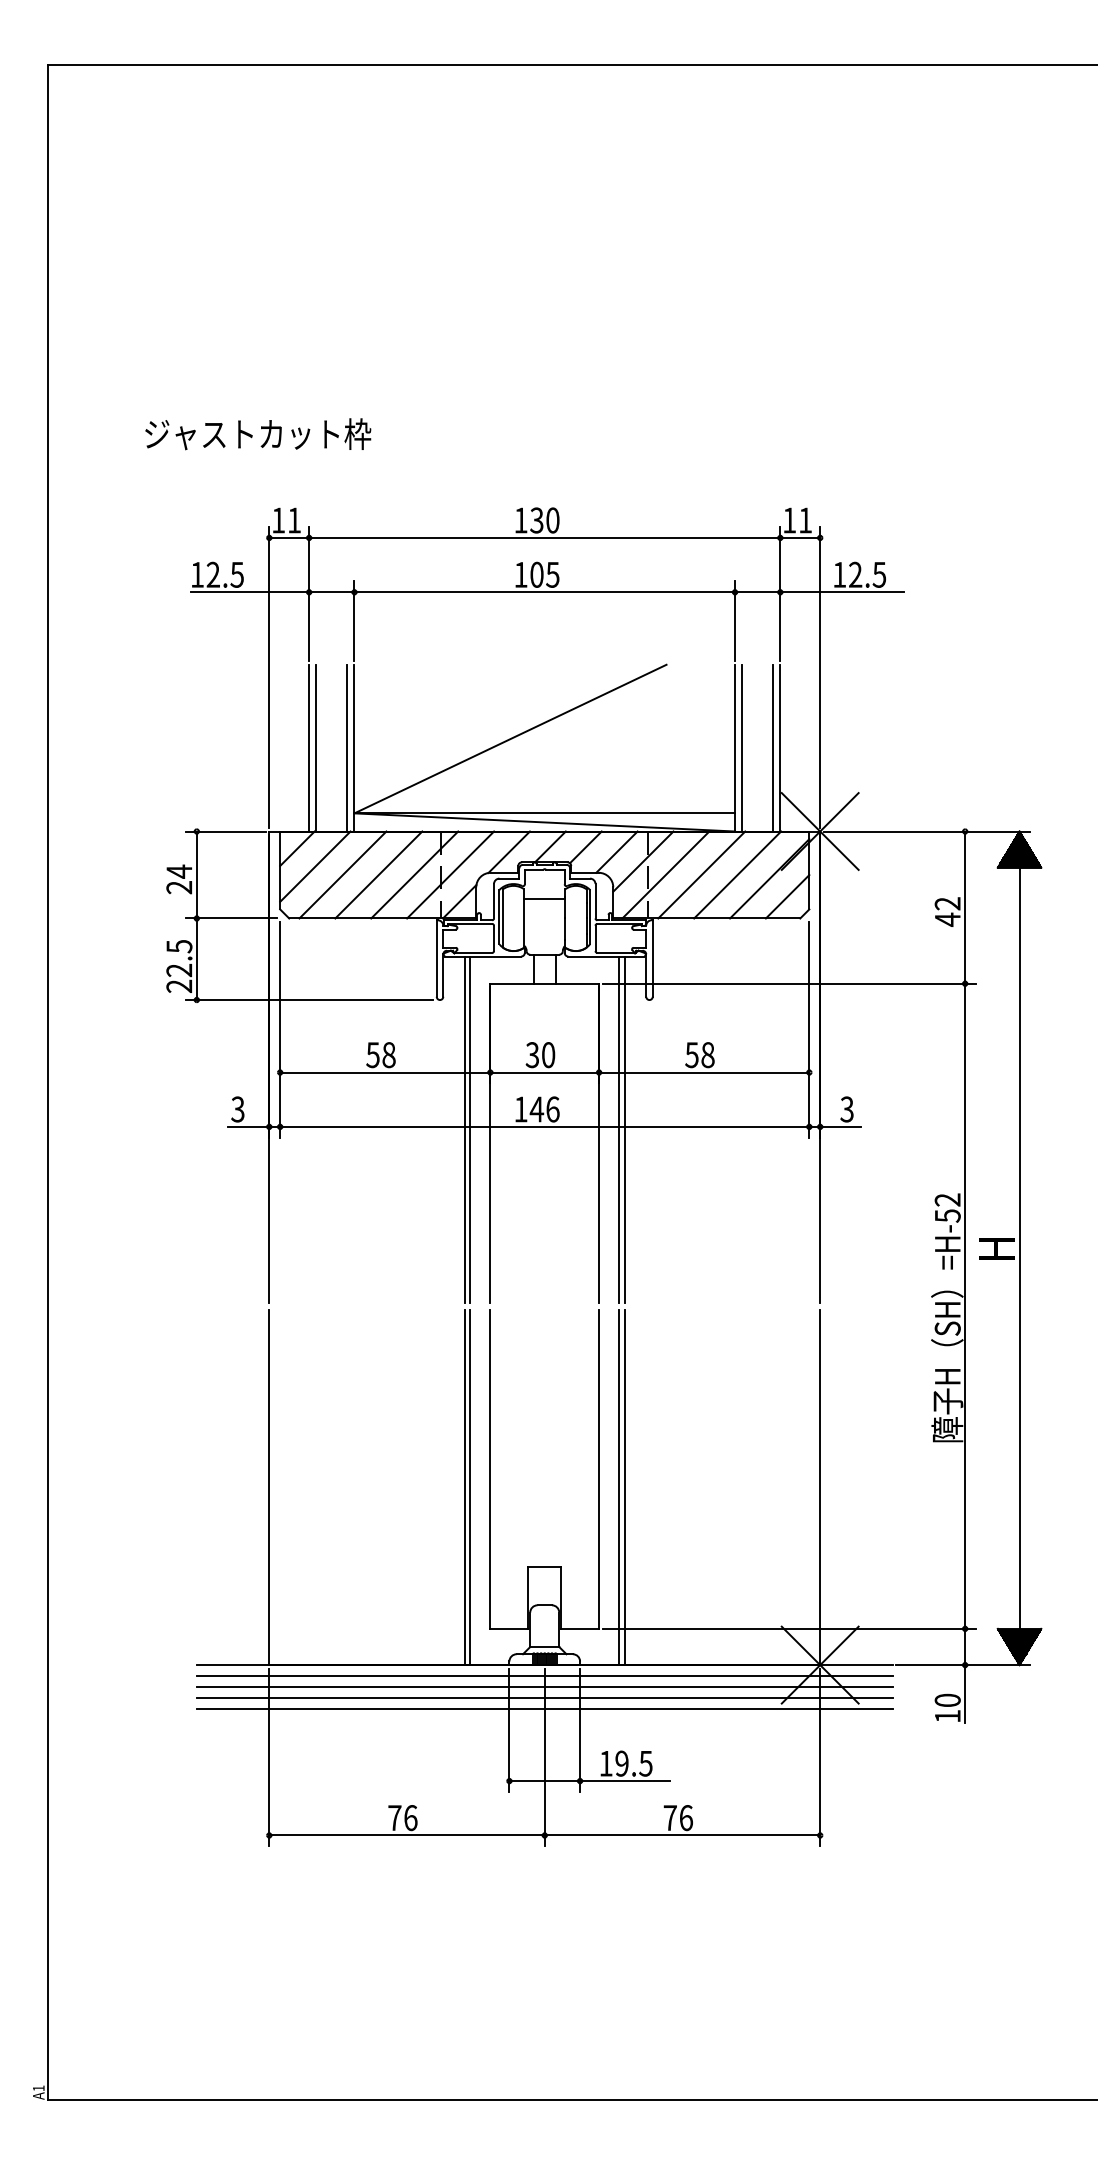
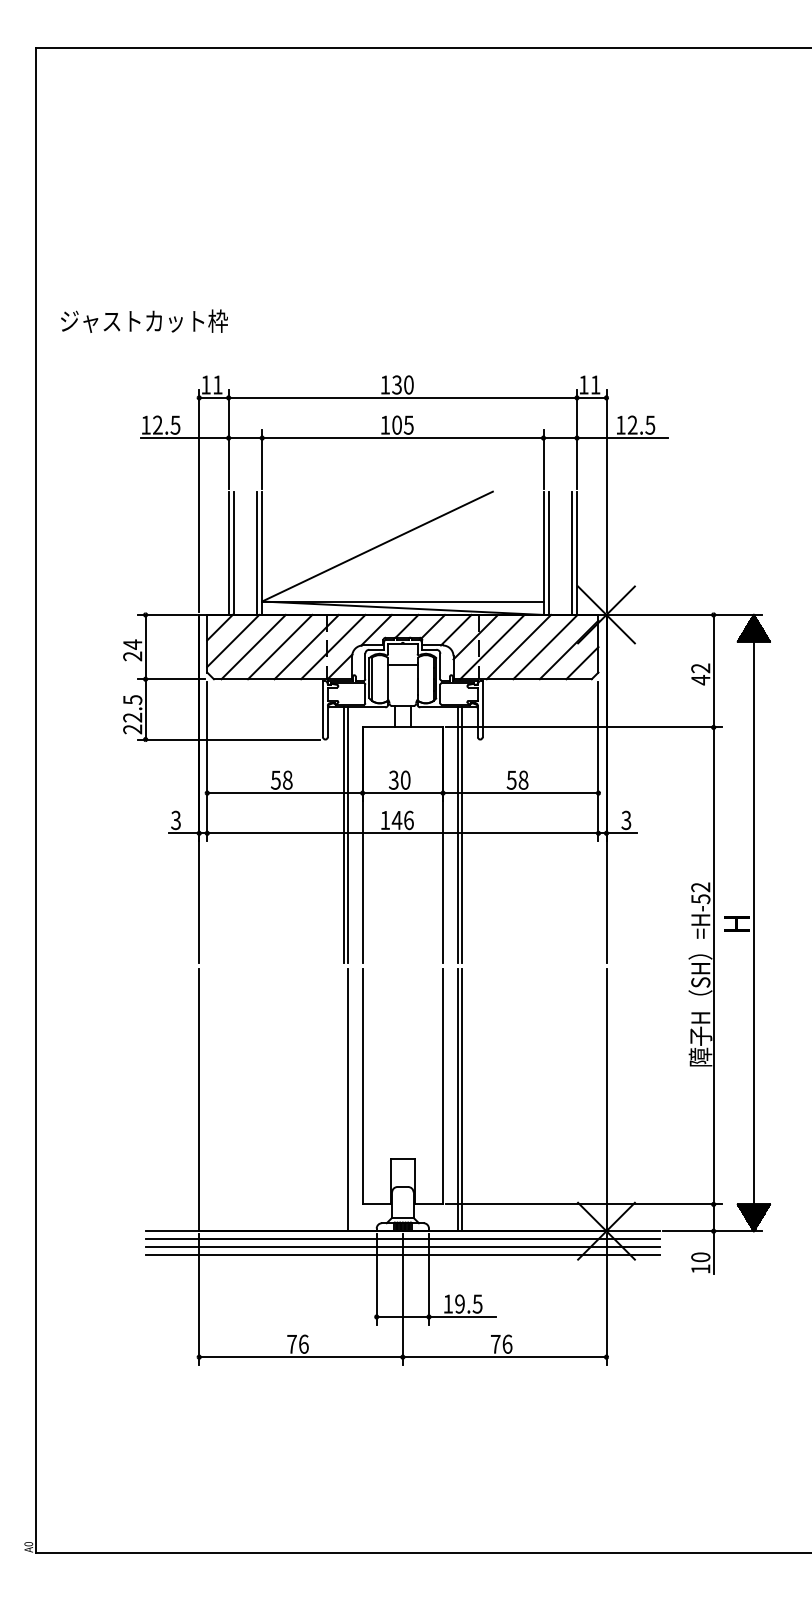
text: (258, 434) -> (144, 321), moved
line: (465, 1487) -> (344, 1099), removed
line: (544, 1708) -> (402, 1263), removed
text: (38, 2088) -> (28, 1544), A1 -> A0

